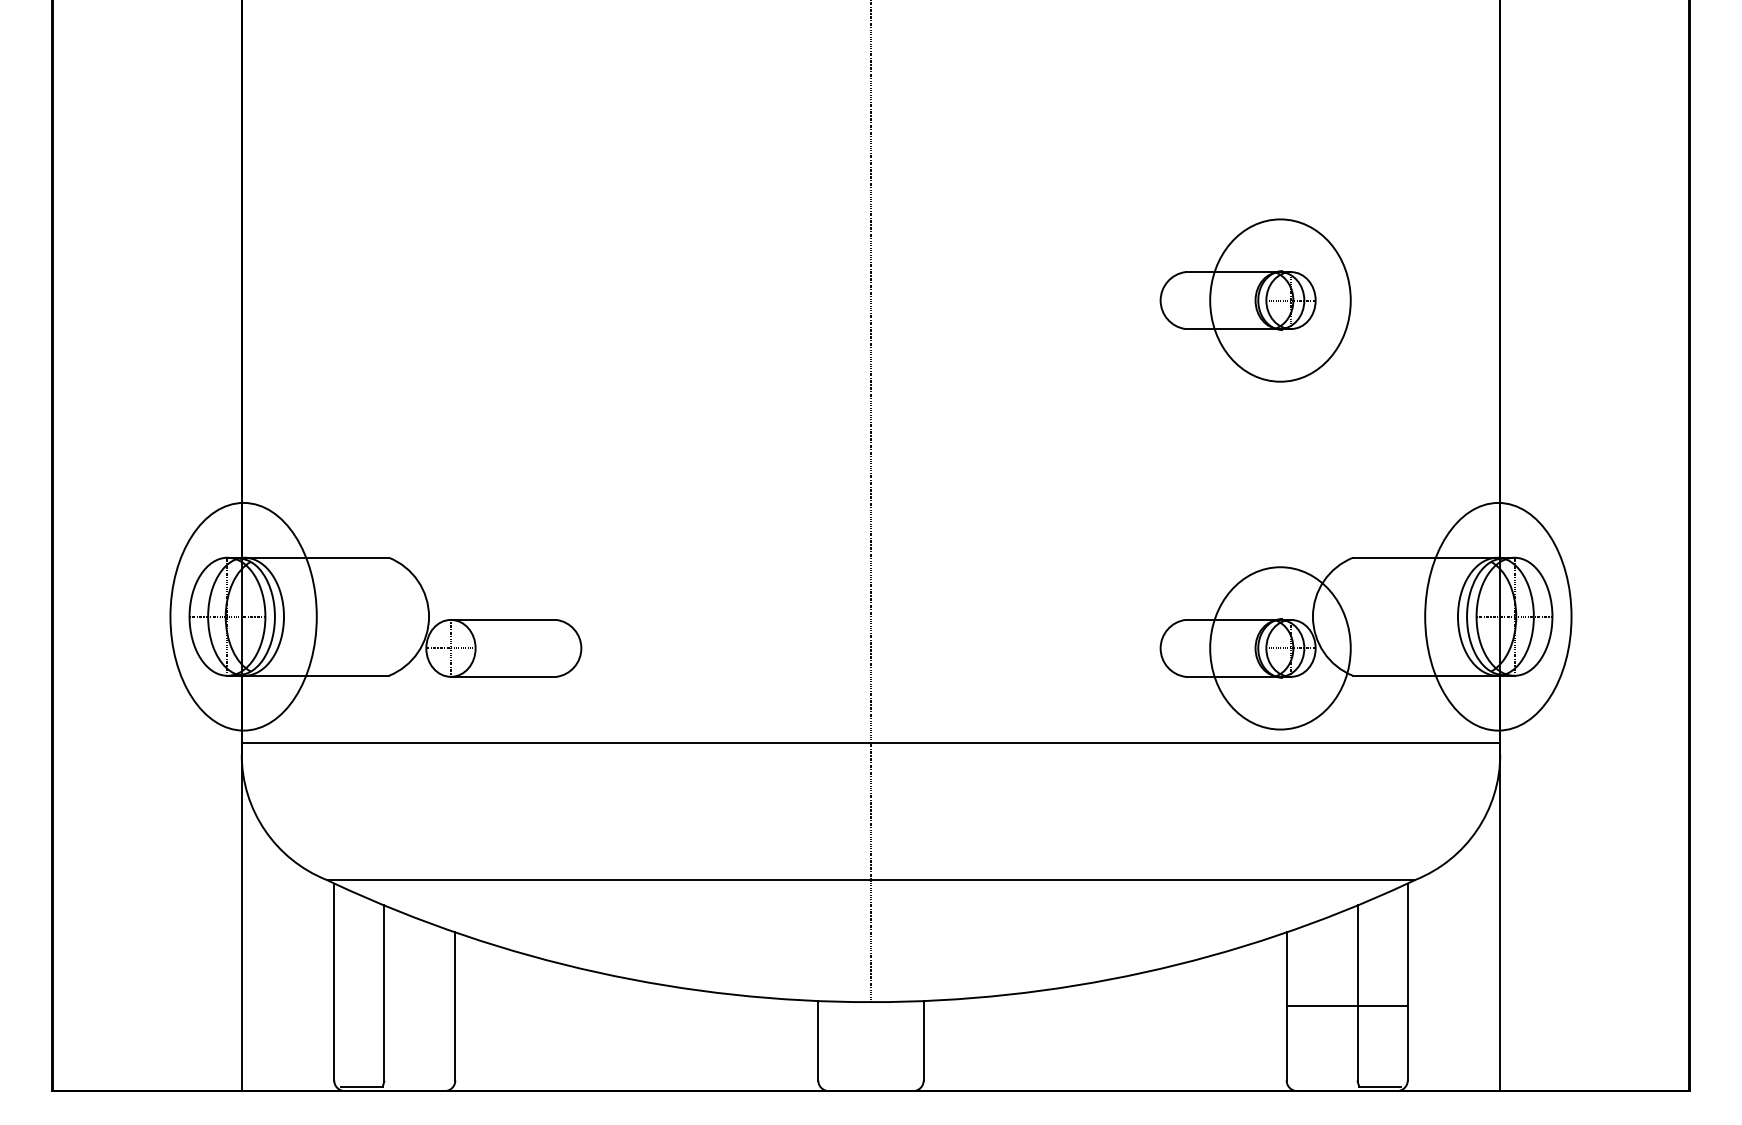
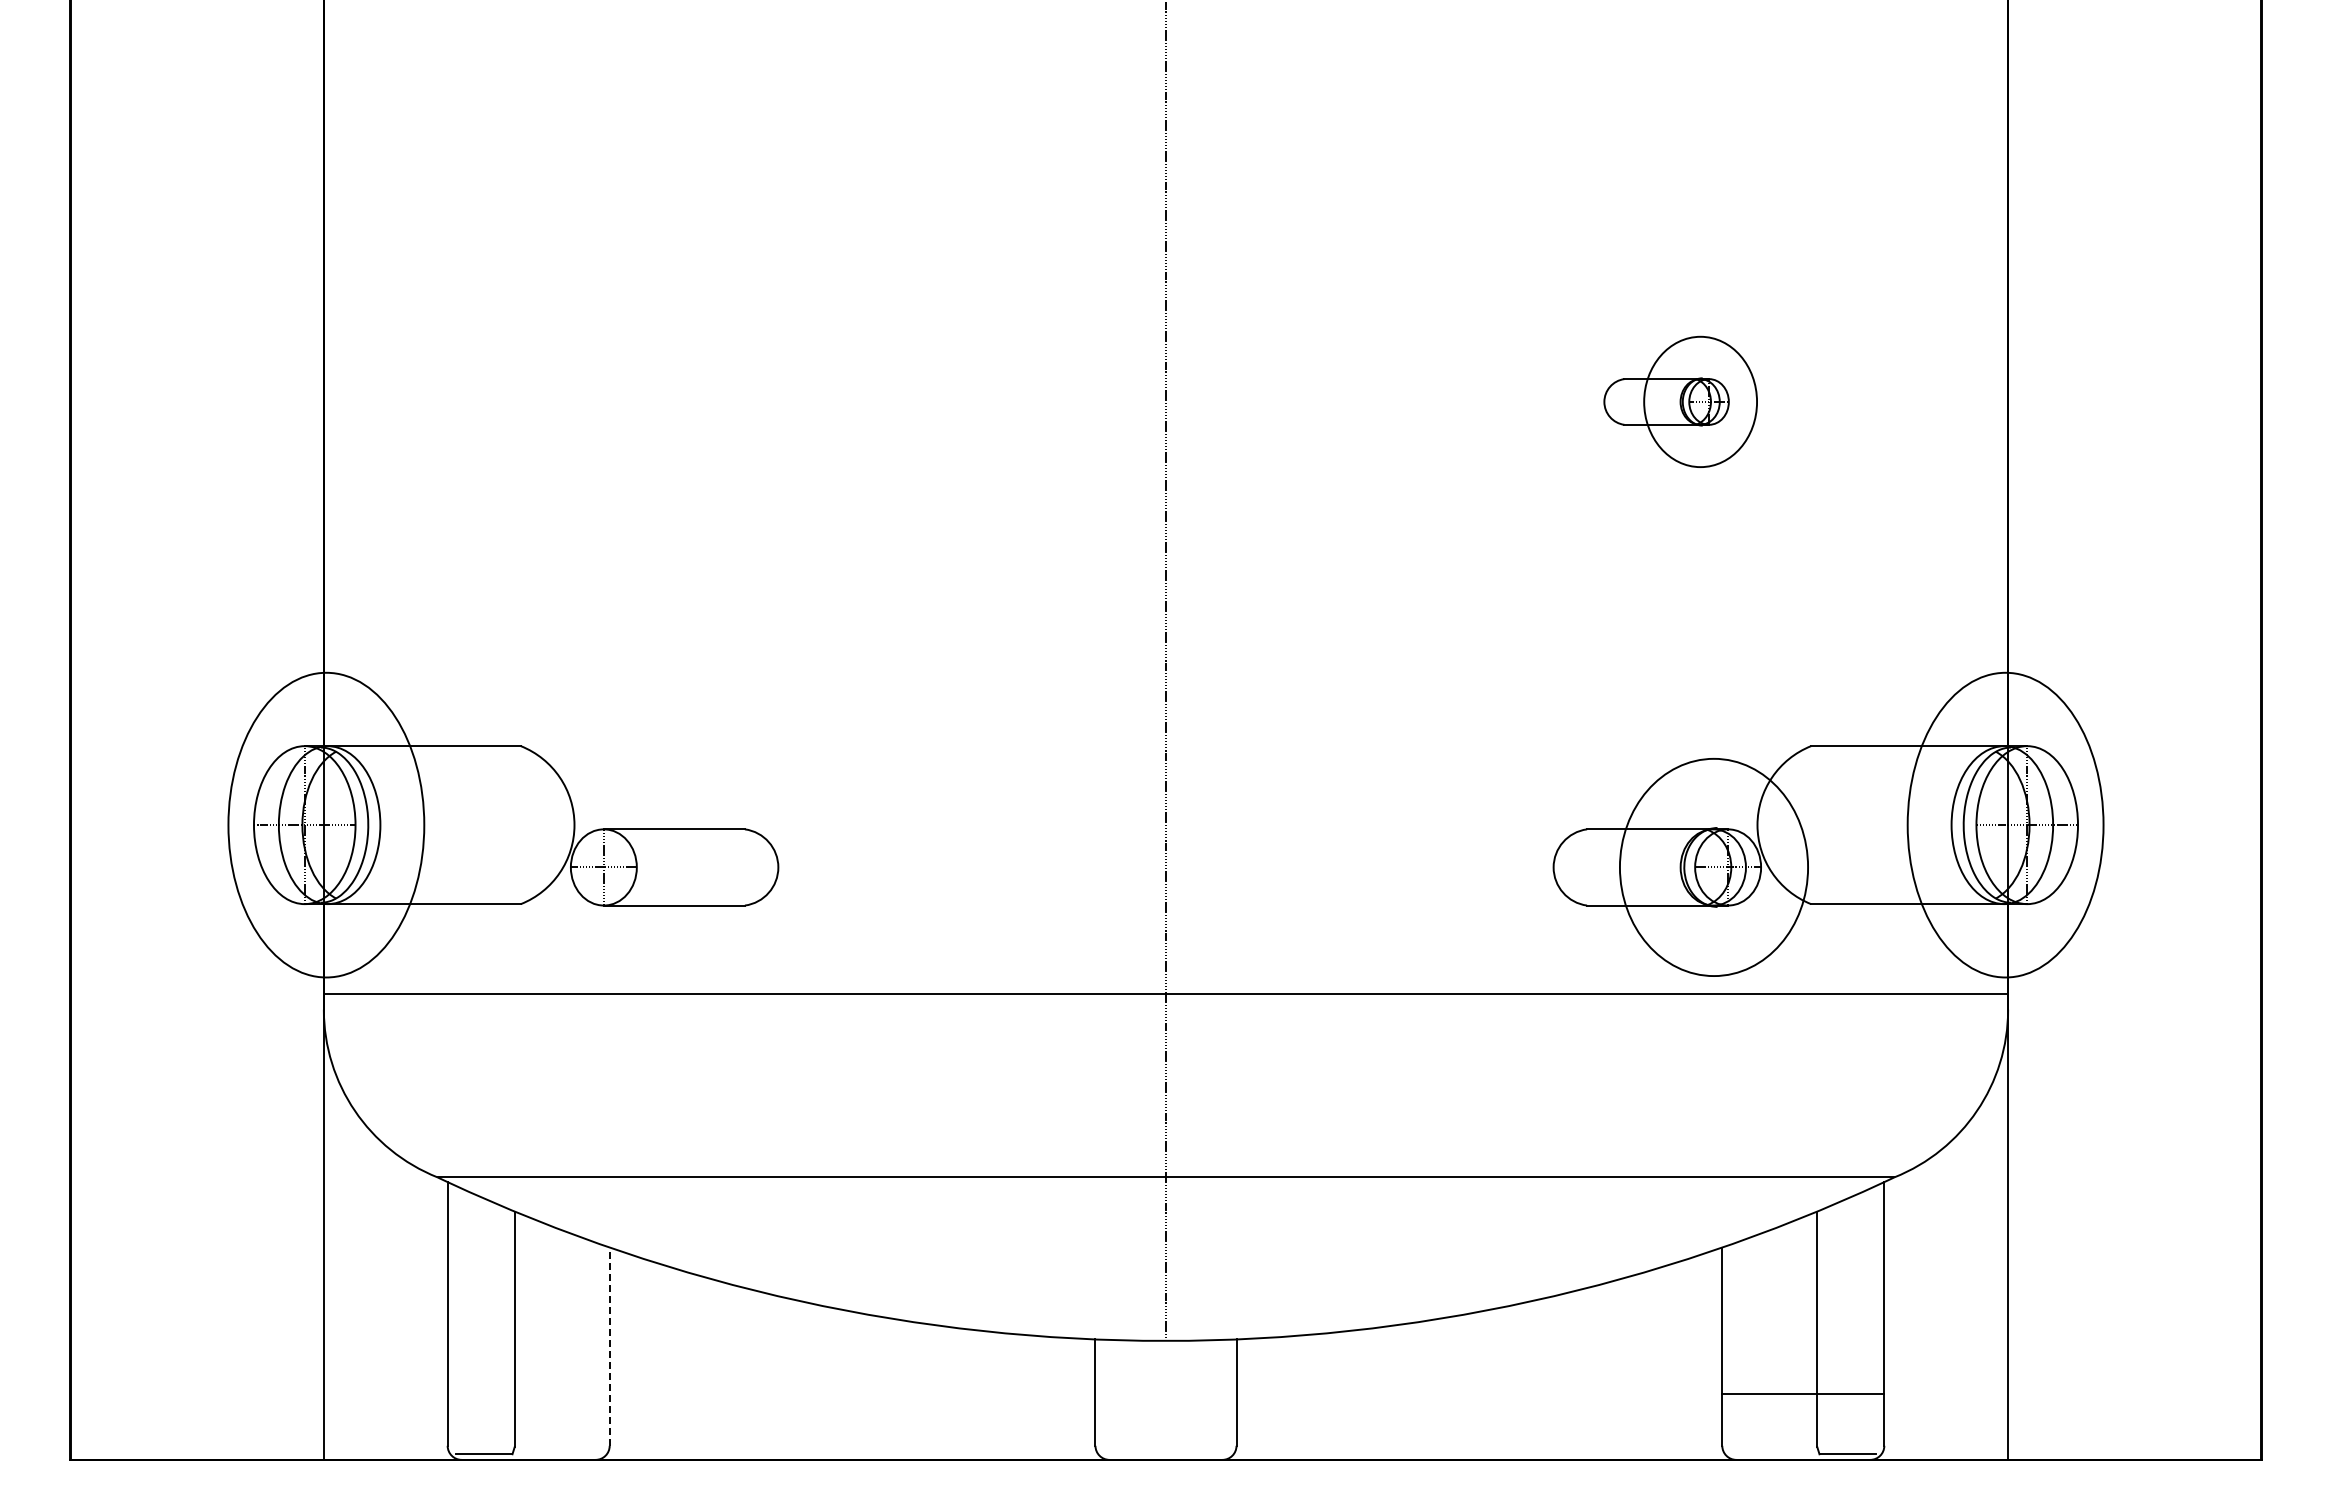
part: (1255, 300) -> (1680, 401), size x0.6
line: (455, 1006) -> (609, 1346), solid -> dashed
line: (1347, 1006) -> (1803, 1393), moved

